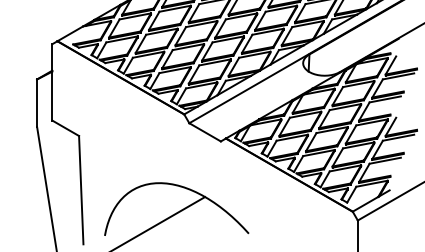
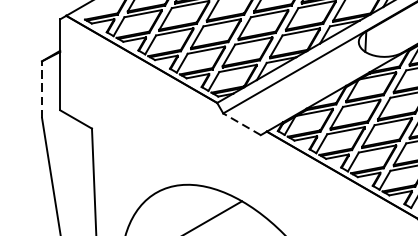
line: (37, 103) -> (42, 89), solid -> dashed
line: (204, 132) -> (241, 124), solid -> dashed

